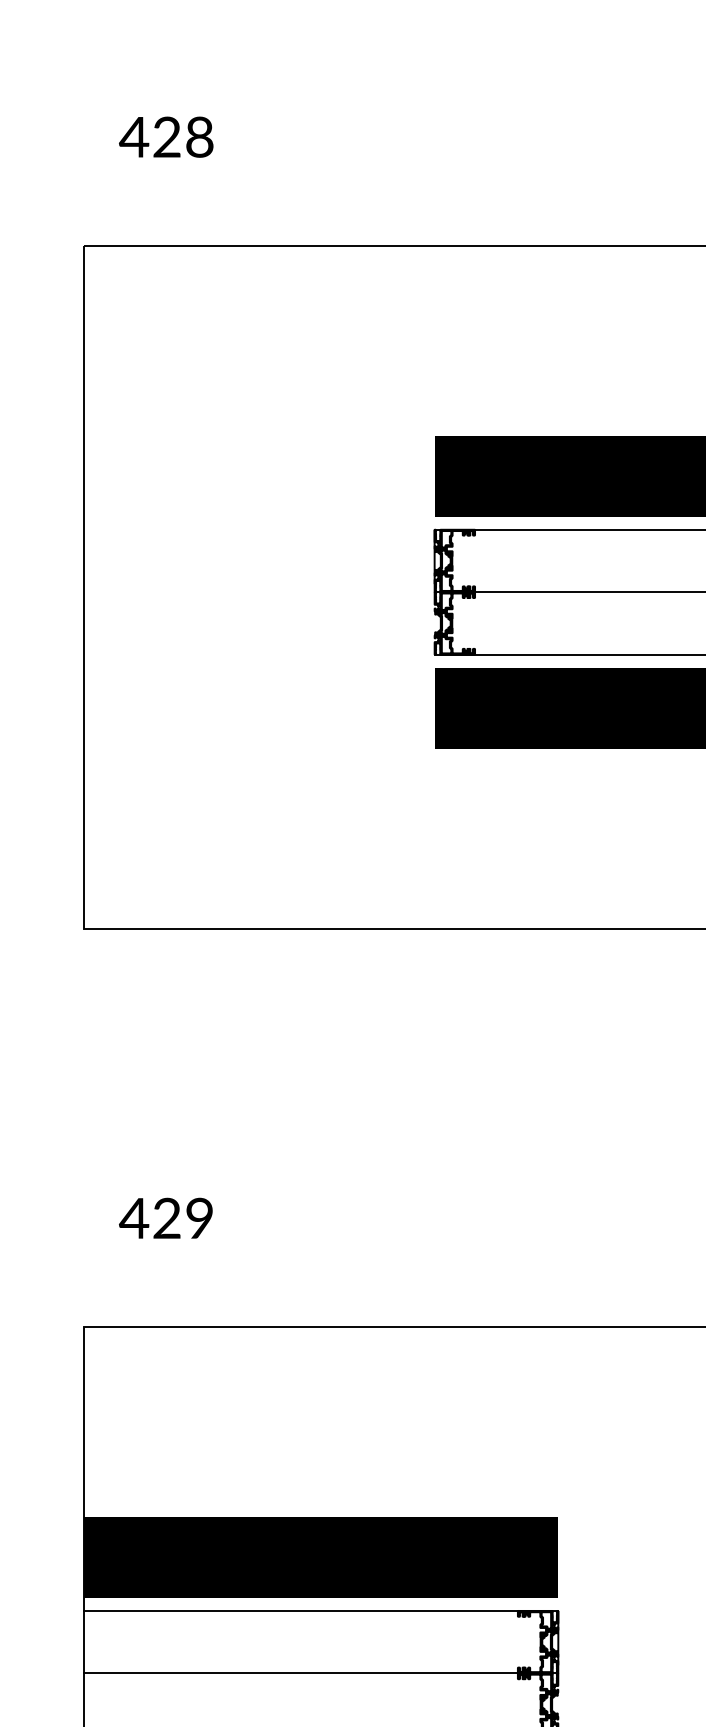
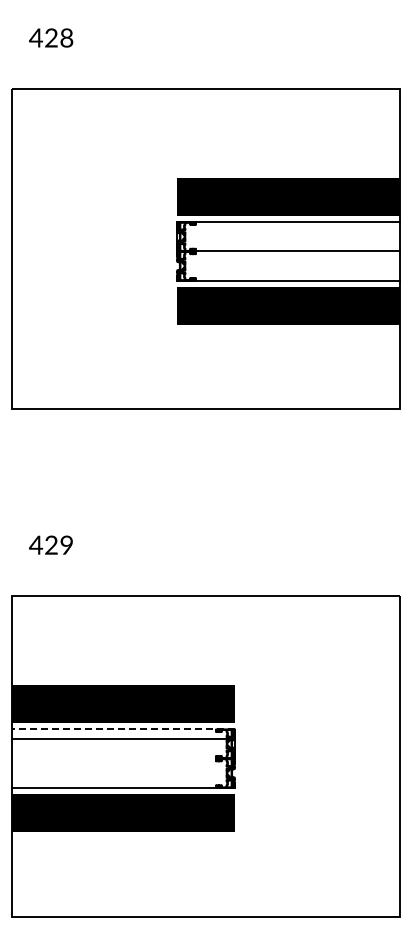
line: (320, 1611) -> (123, 729), solid -> dashed
line: (320, 1673) -> (123, 738), moved

